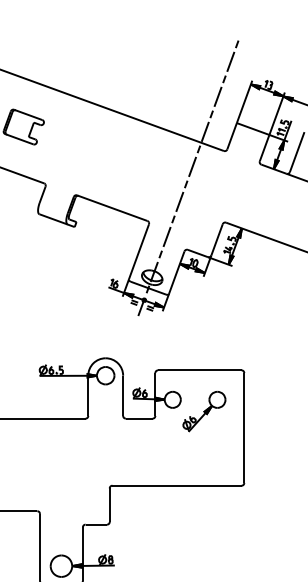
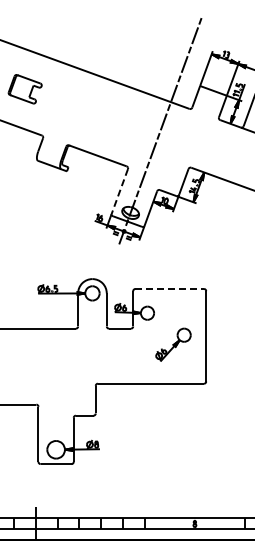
line: (138, 251) -> (119, 191), solid -> dashed
line: (200, 370) -> (170, 289), solid -> dashed
part: (204, 411) -> (173, 344), moved

